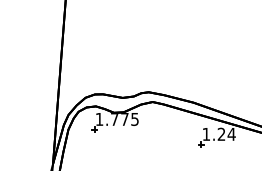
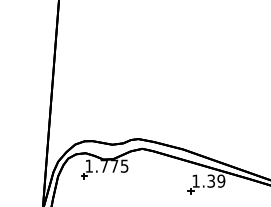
text: (226, 133) -> (216, 180), 1.24 -> 1.39

